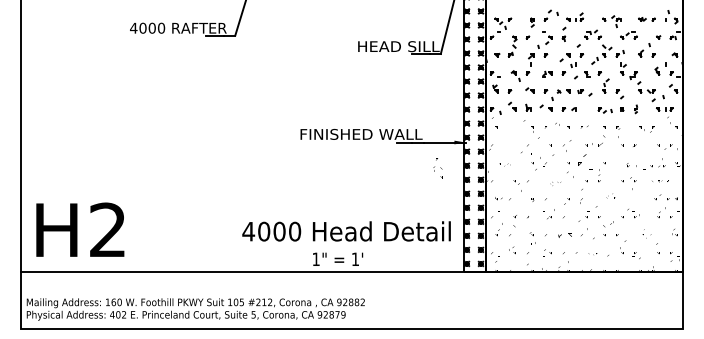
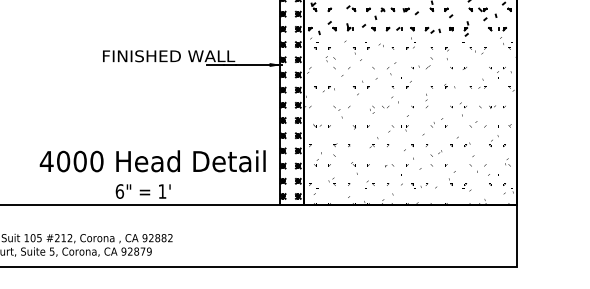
part: (635, 109) -> (465, 29), size x1.67
part: (586, 112) -> (412, 32), added
part: (584, 161) -> (410, 85), size x0.62
part: (645, 163) -> (464, 84), moved
part: (504, 164) -> (323, 88), size x1.67
part: (437, 168) -> (330, 58), moved
part: (660, 181) -> (492, 107), size x1.43
part: (555, 183) -> (379, 109), size x1.67
part: (610, 195) -> (438, 122), size x1.67
part: (661, 197) -> (477, 124), moved
part: (646, 233) -> (477, 163), size x1.67
part: (565, 235) -> (389, 165), size x0.62
part: (592, 254) -> (419, 186), size x1.67
text: (316, 259) -> (120, 191), 1" -> 6"

